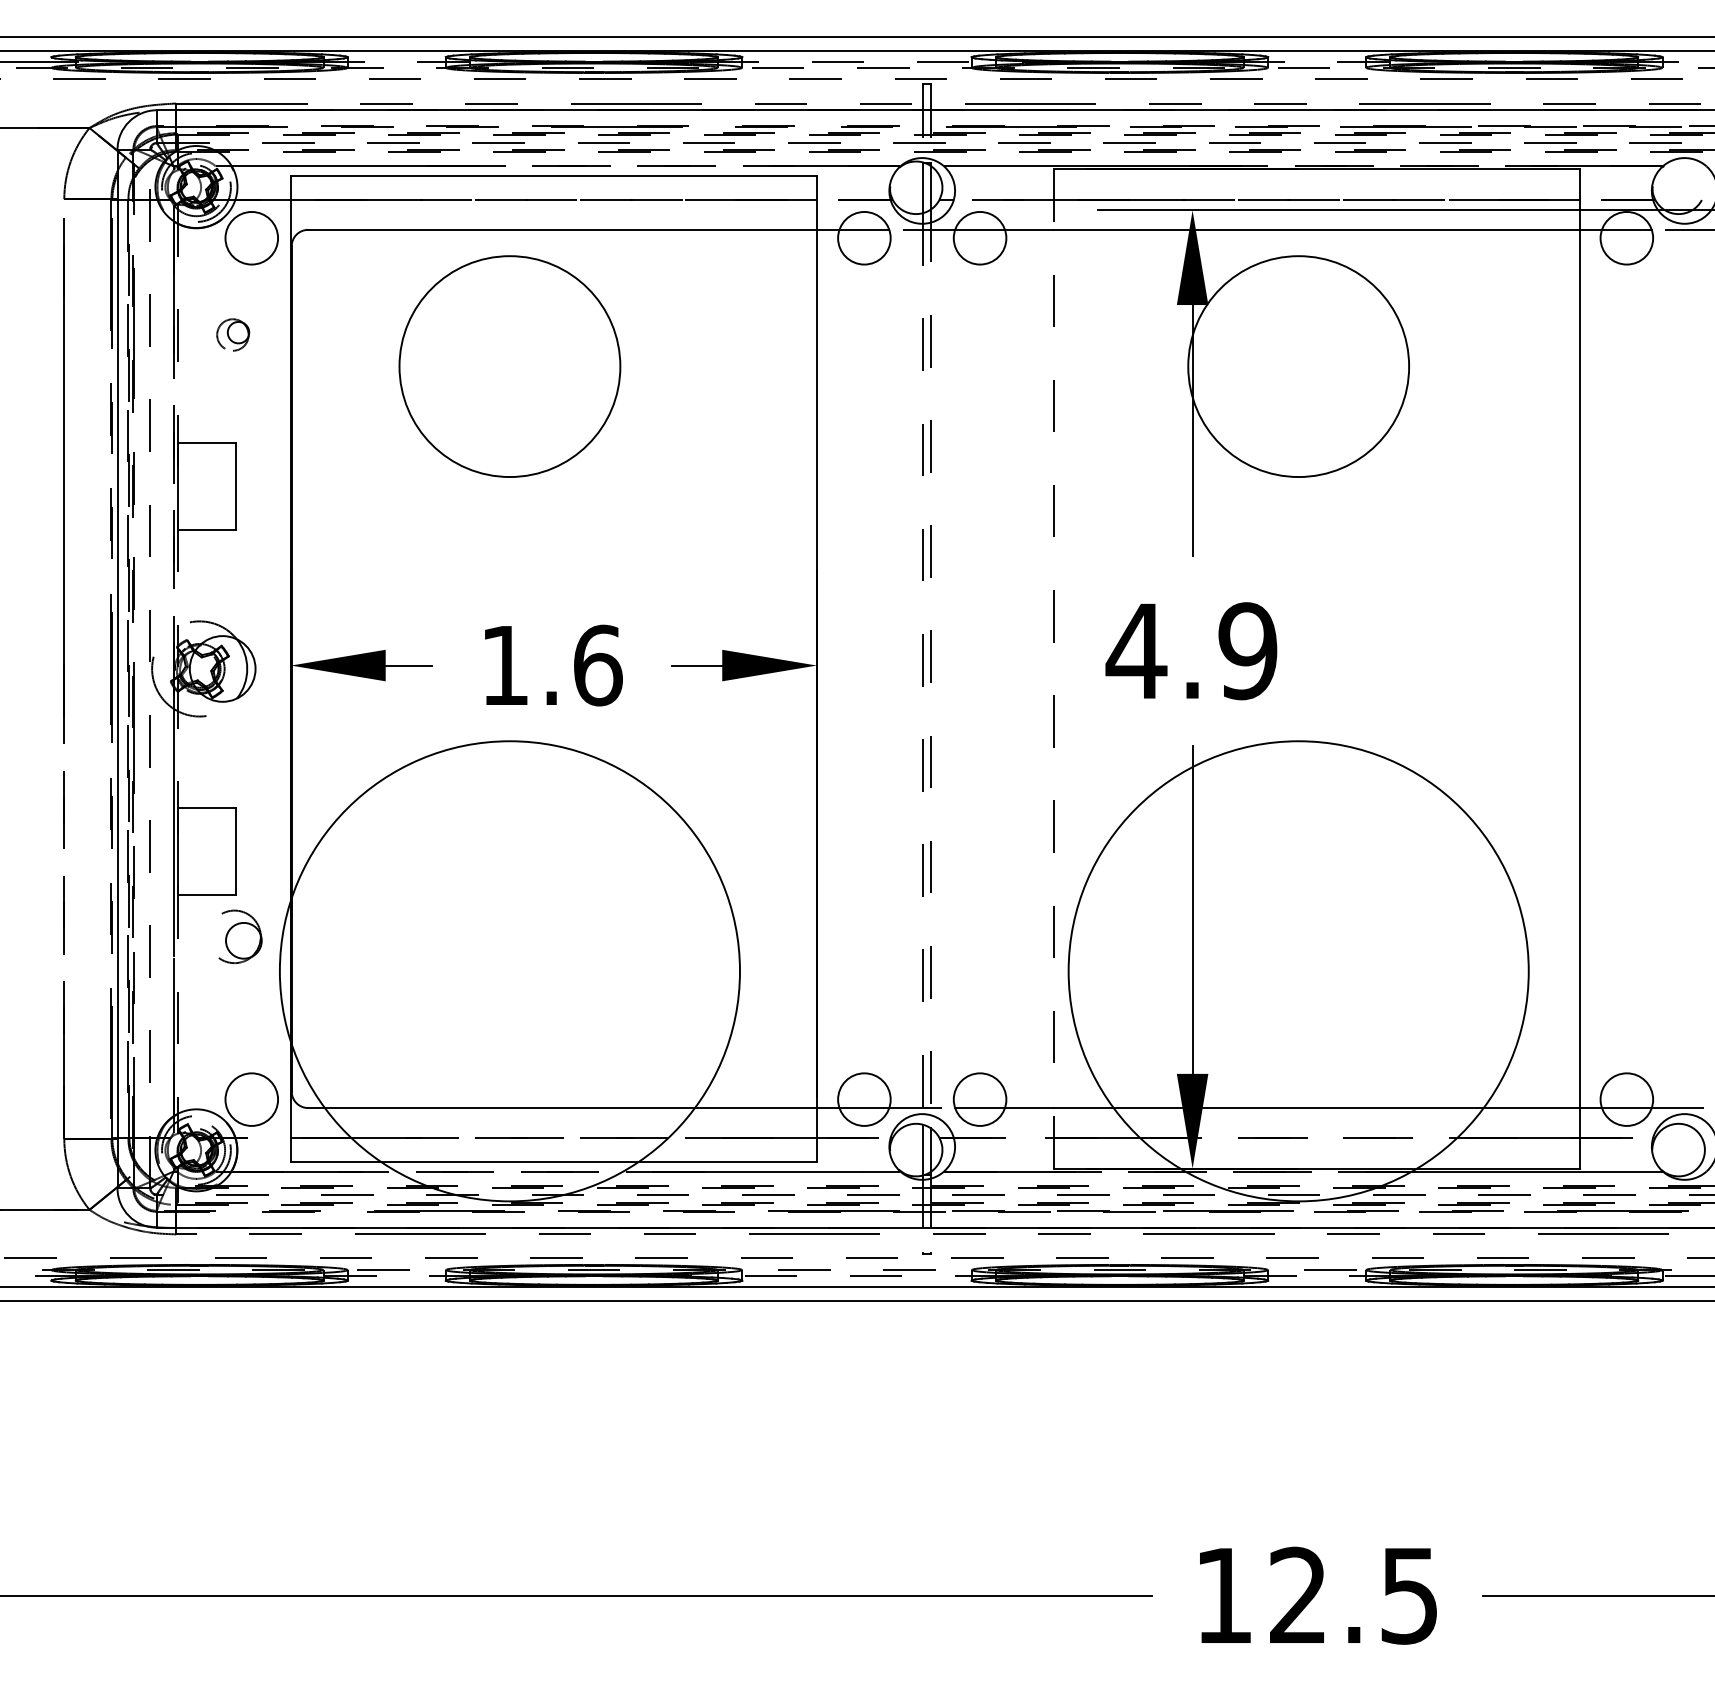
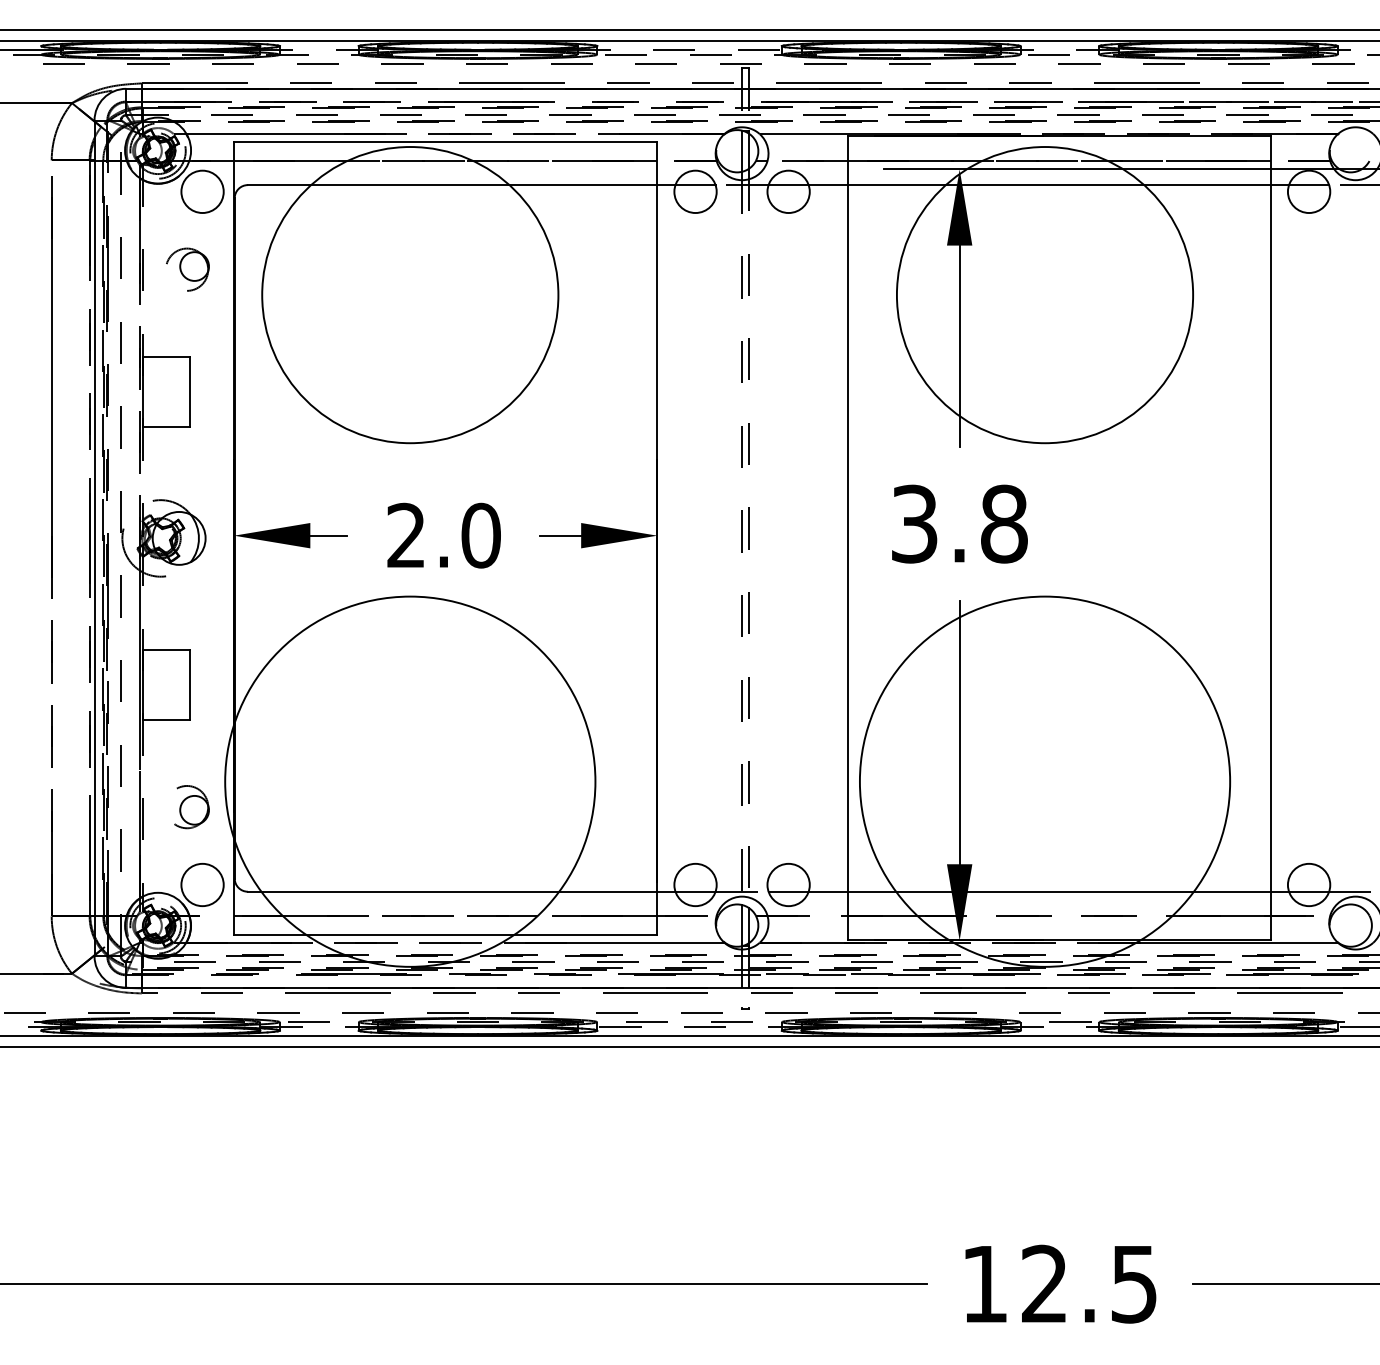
part: (233, 334) -> (187, 269), size x1.67
circle: (509, 366) -> (409, 295), size x1.67
circle: (1298, 366) -> (1044, 295), size x1.67
text: (1191, 651) -> (958, 524), 4.9 -> 3.8
text: (551, 665) -> (443, 535), 1.6 -> 2.0
line: (1054, 668) -> (848, 538), dashed -> solid
part: (240, 936) -> (191, 806), moved

